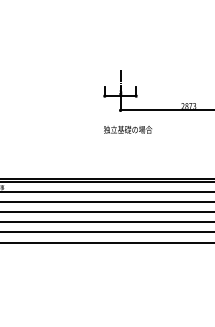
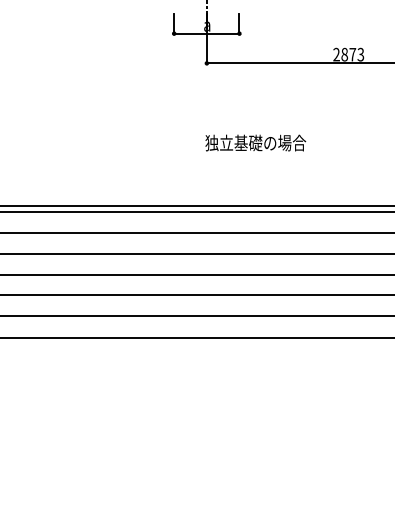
text: (127, 129) -> (254, 142), moved

